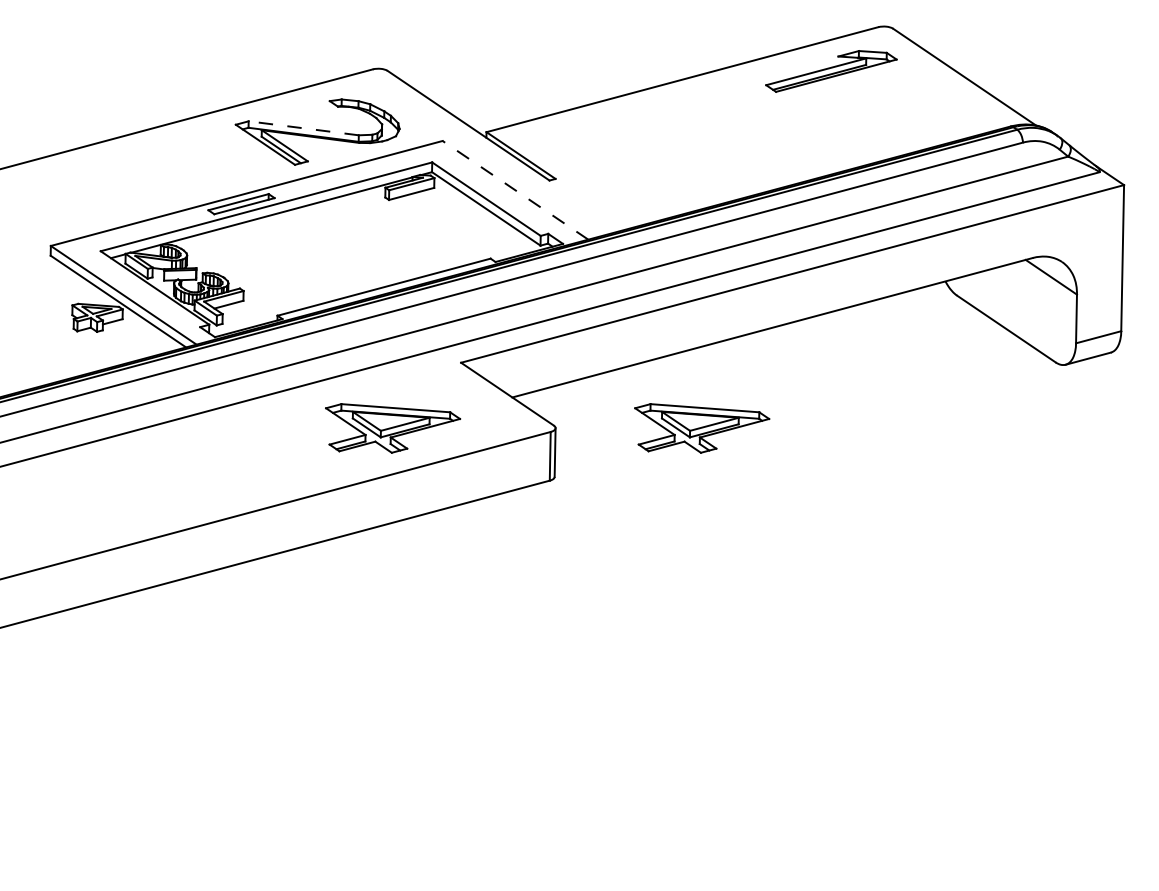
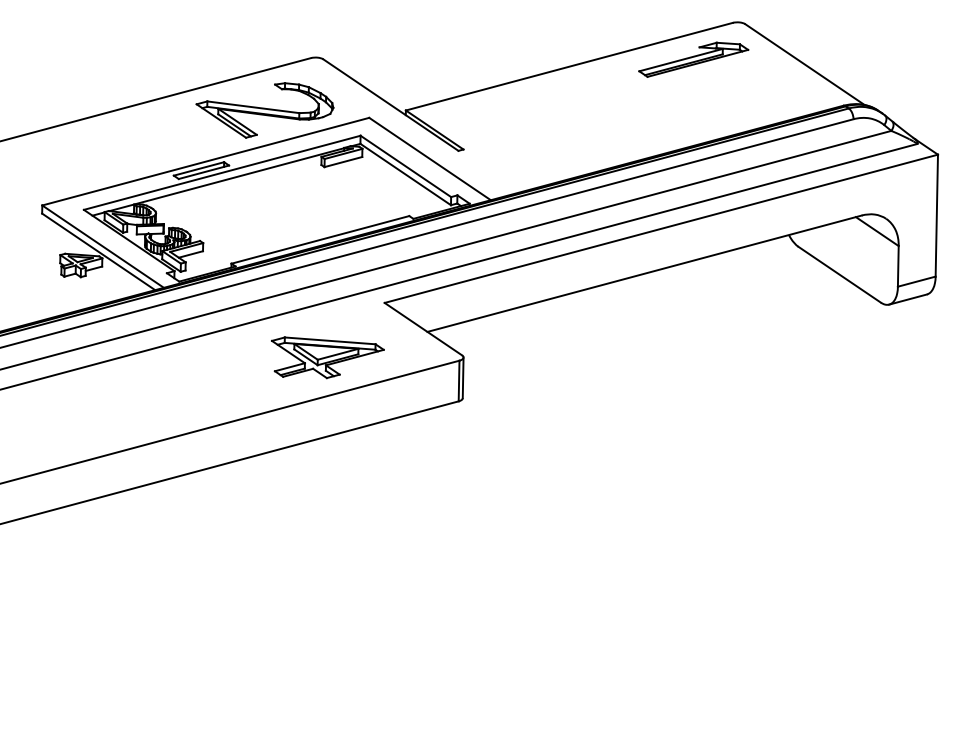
line: (302, 128) -> (252, 107), dashed -> solid
line: (514, 189) -> (429, 158), dashed -> solid
part: (701, 428) -> (585, 357), removed

